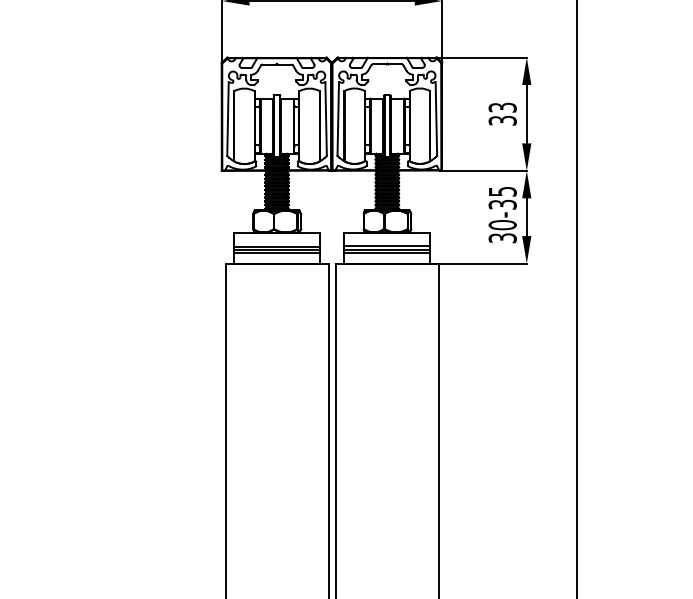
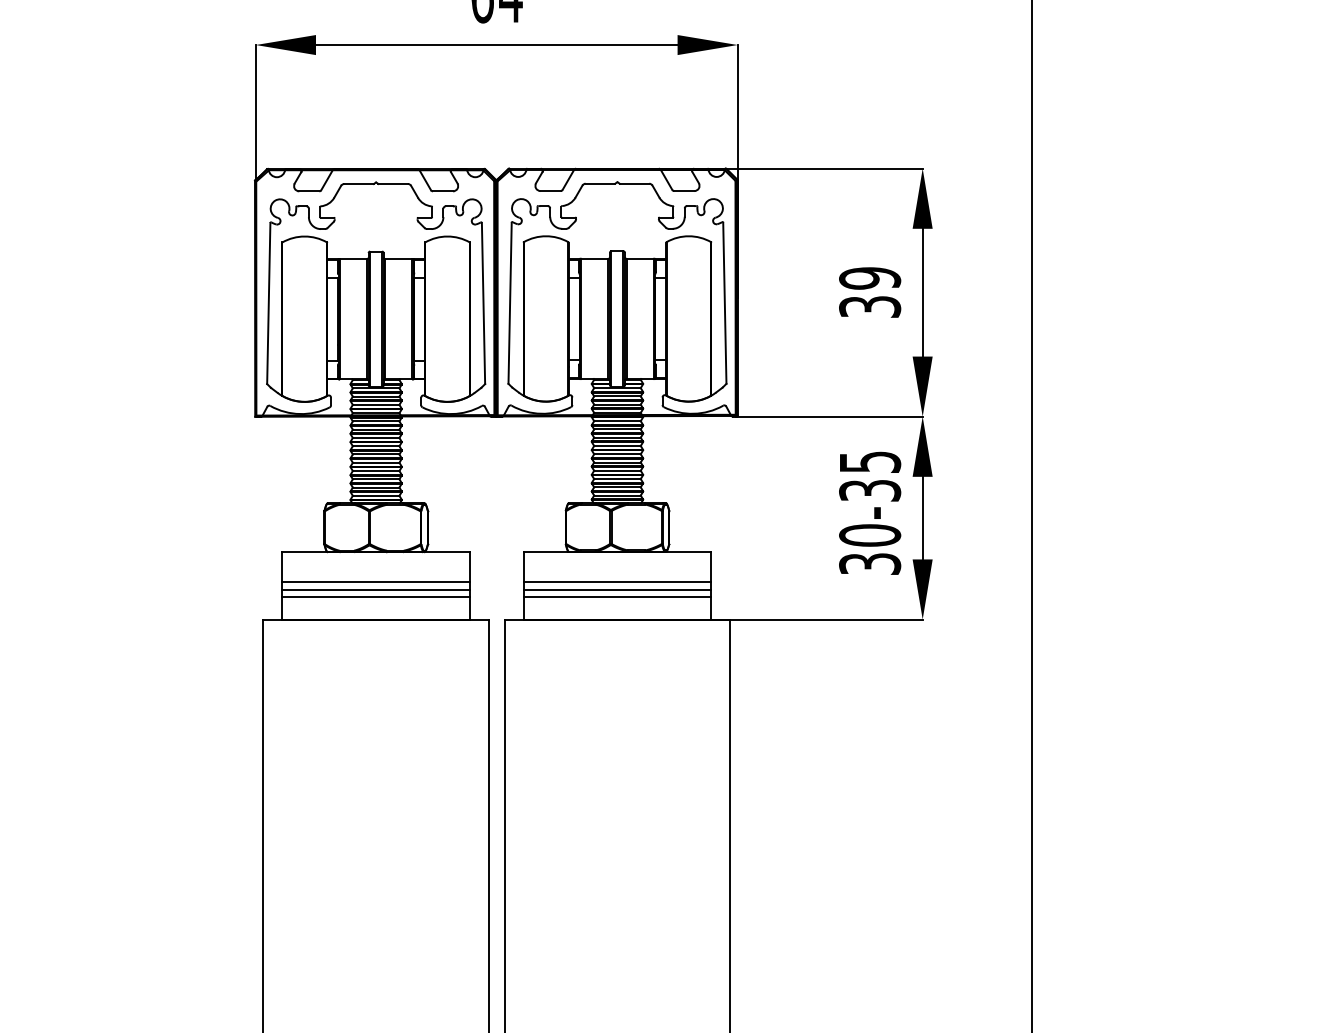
text: (502, 107) -> (869, 277), 33 -> 39

